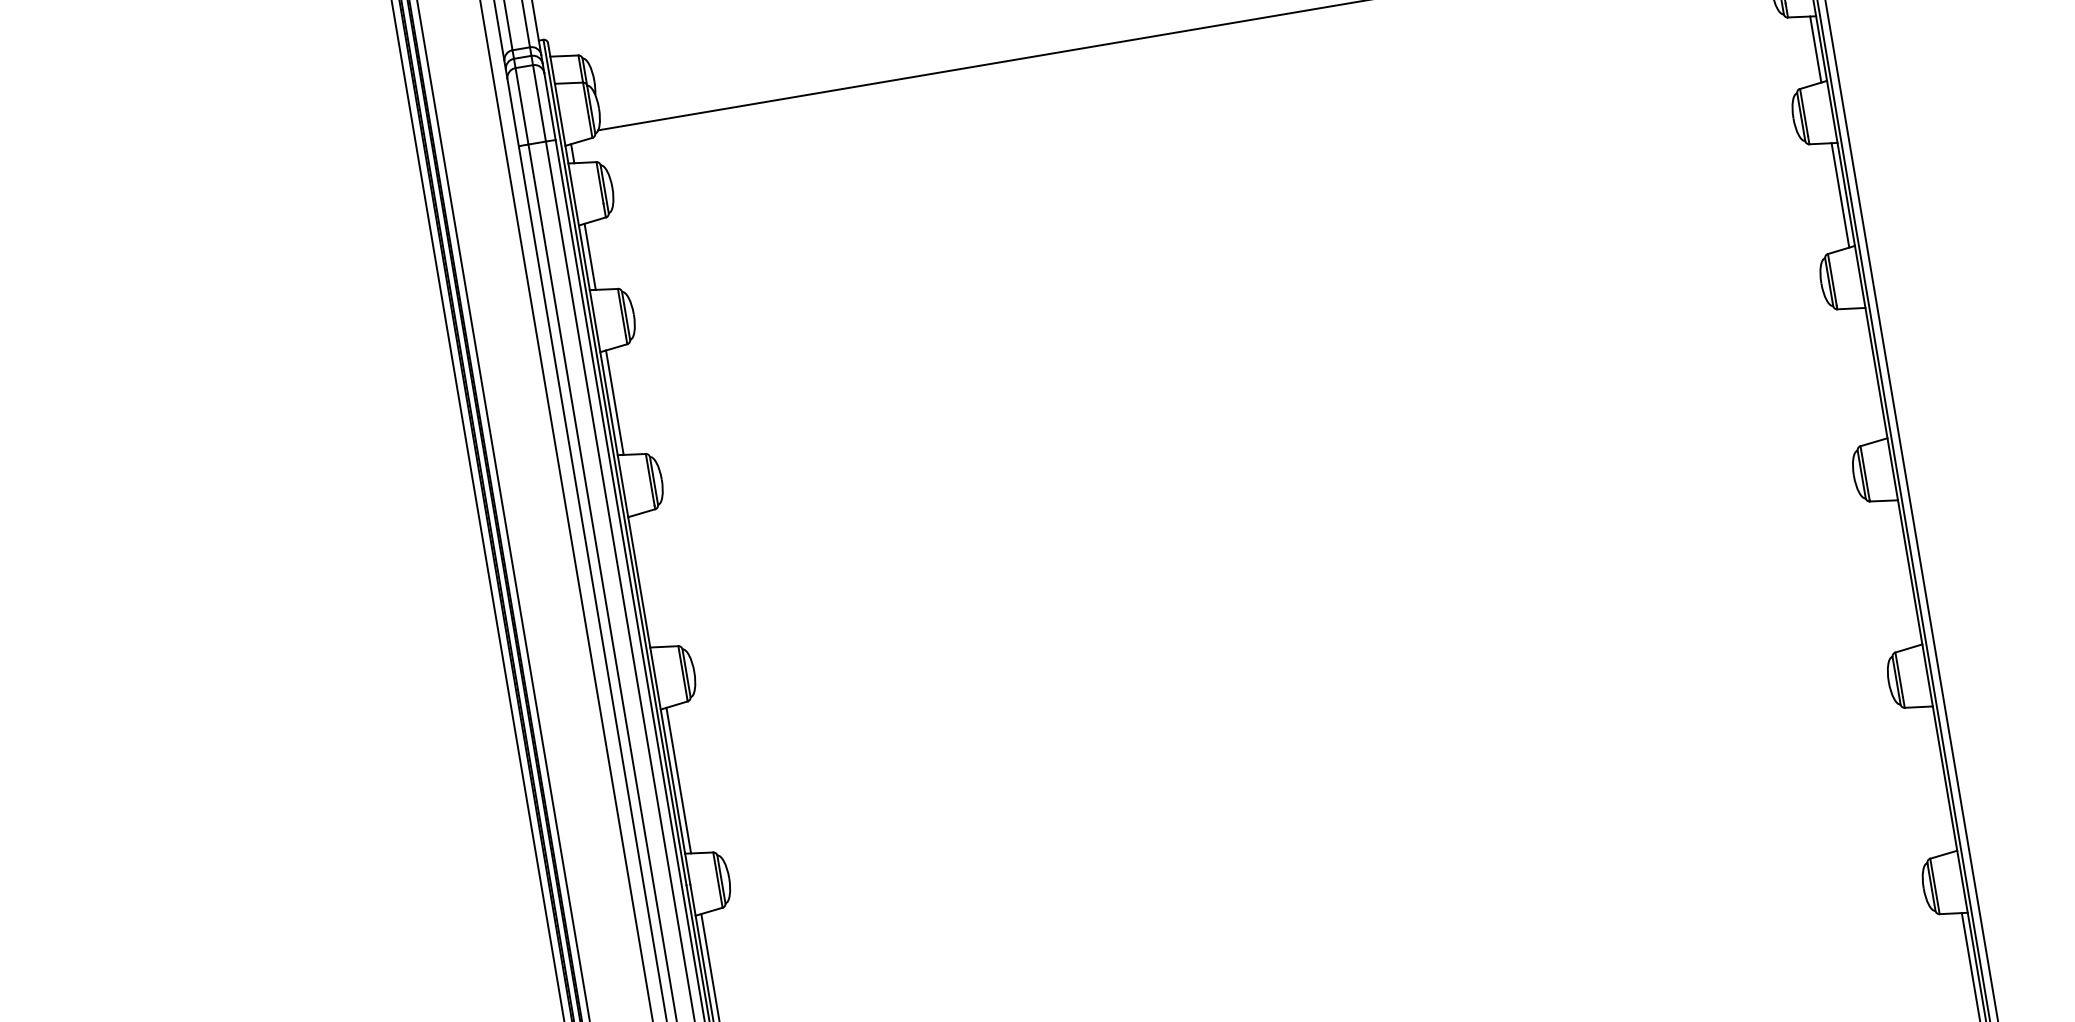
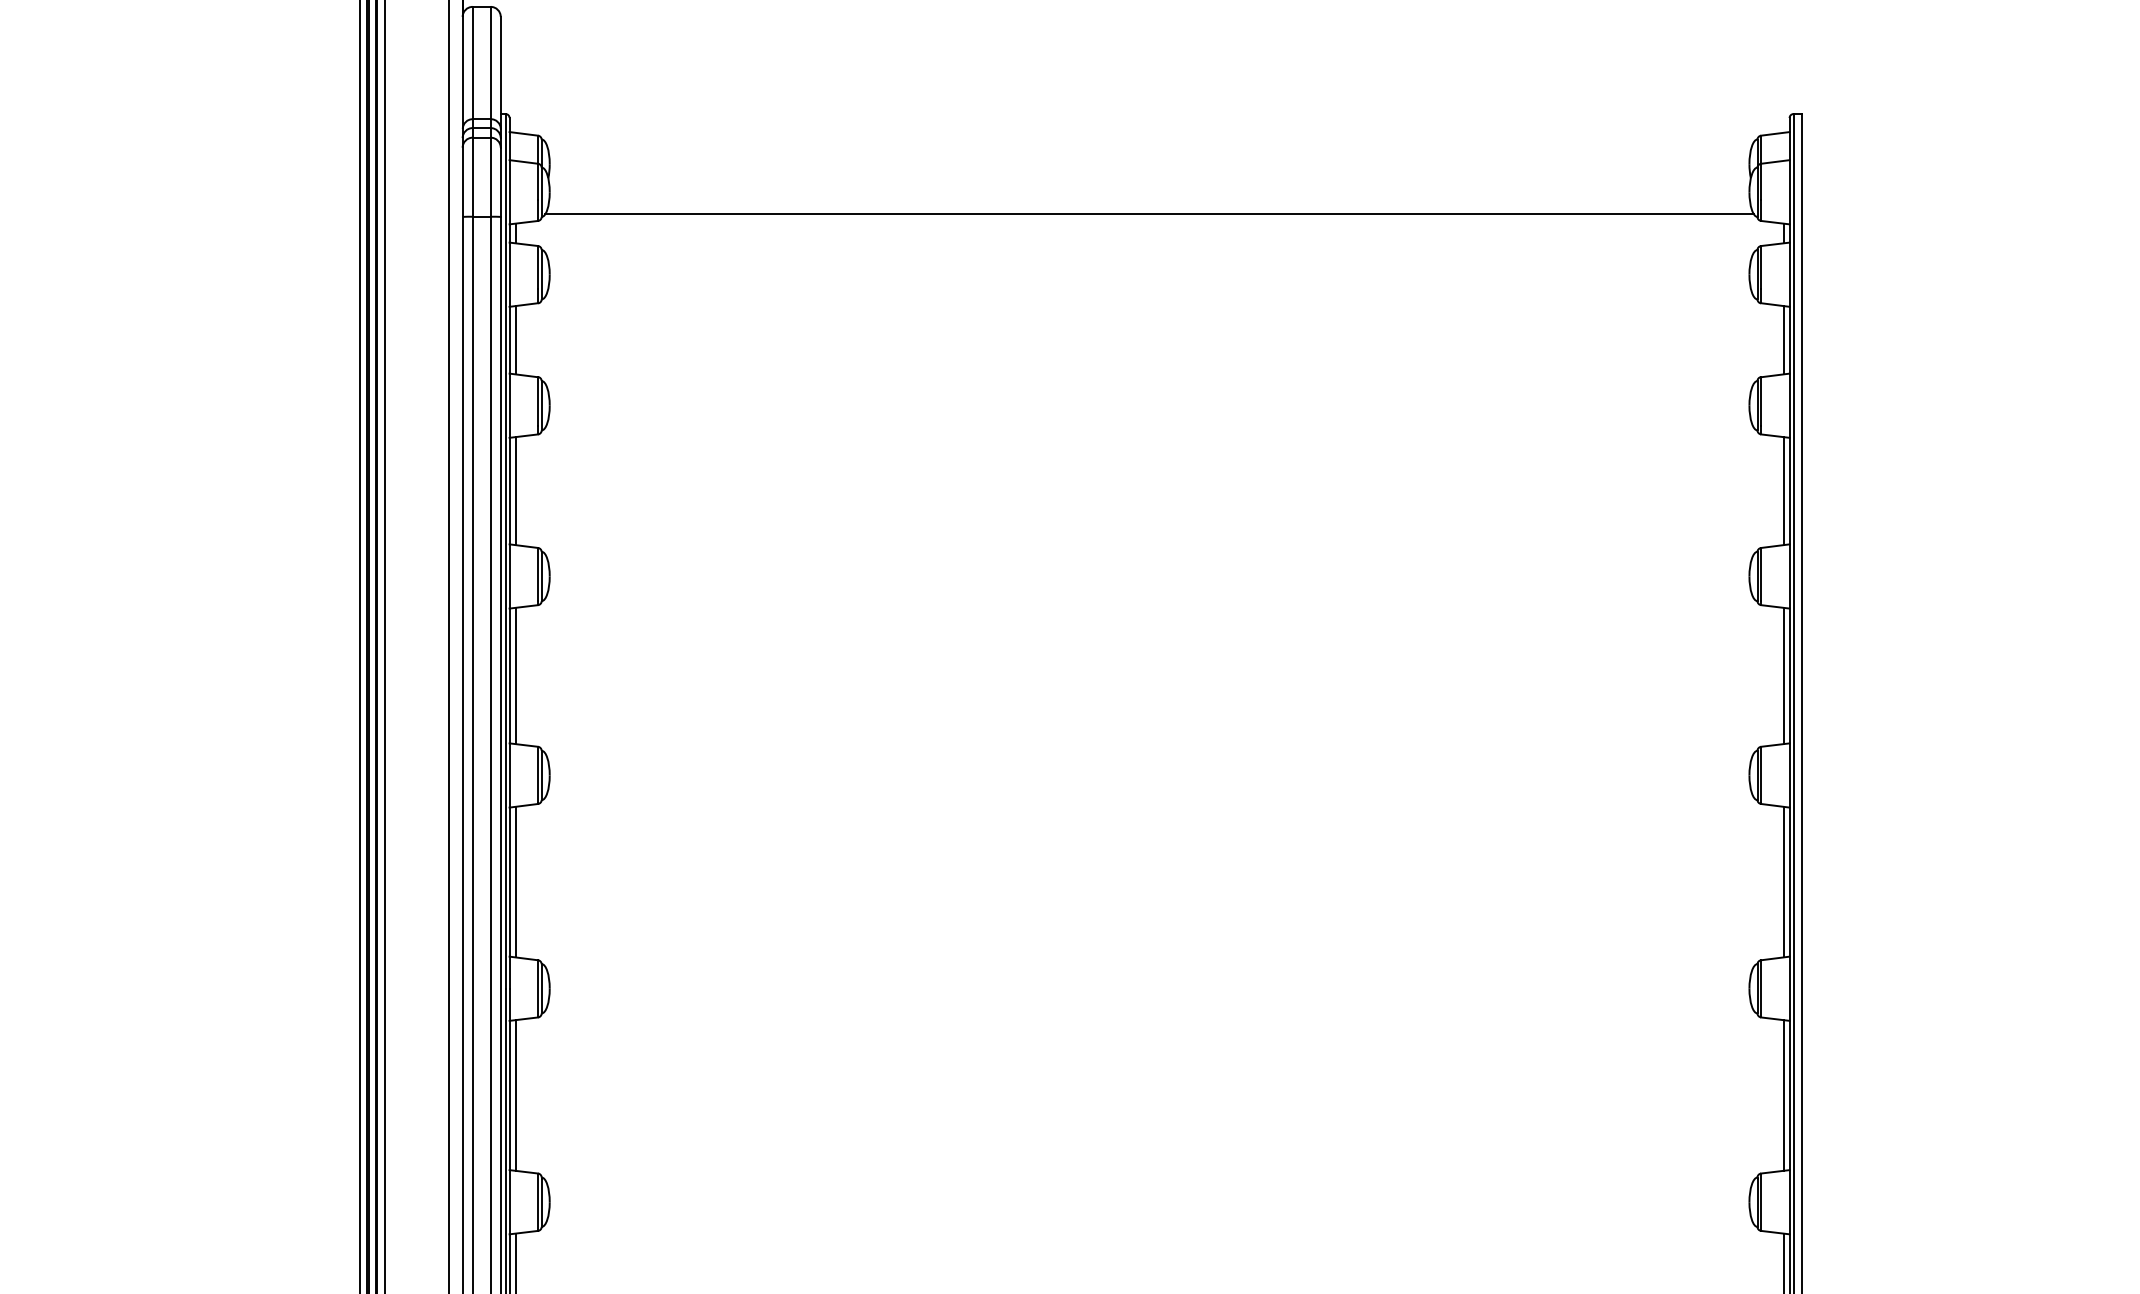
line: (1870, 373) -> (1783, 675), added
line: (1904, 572) -> (1783, 881), added
line: (644, 580) -> (515, 675), added
line: (1939, 779) -> (1783, 1095), added

